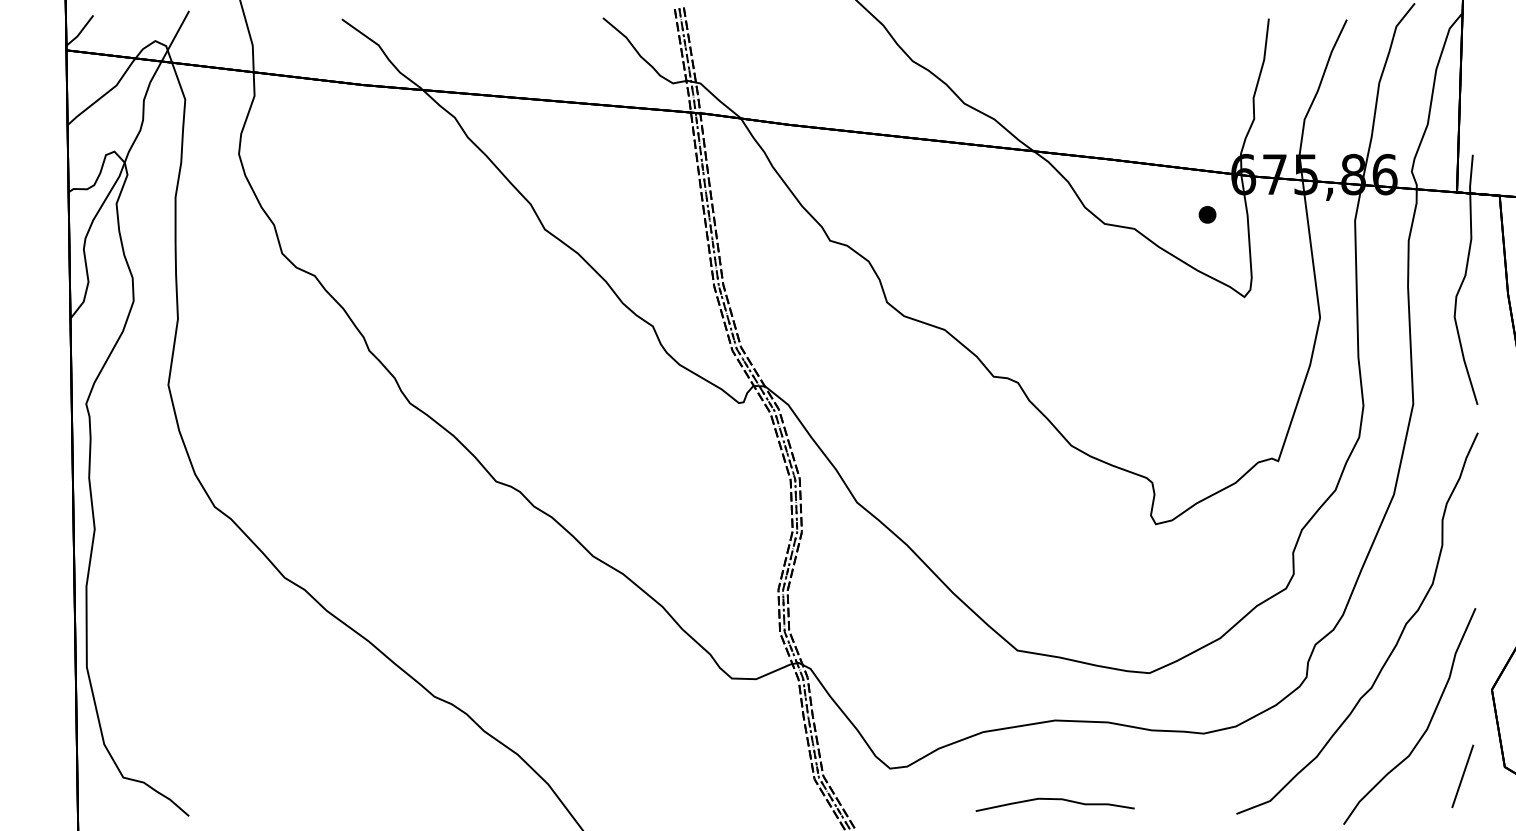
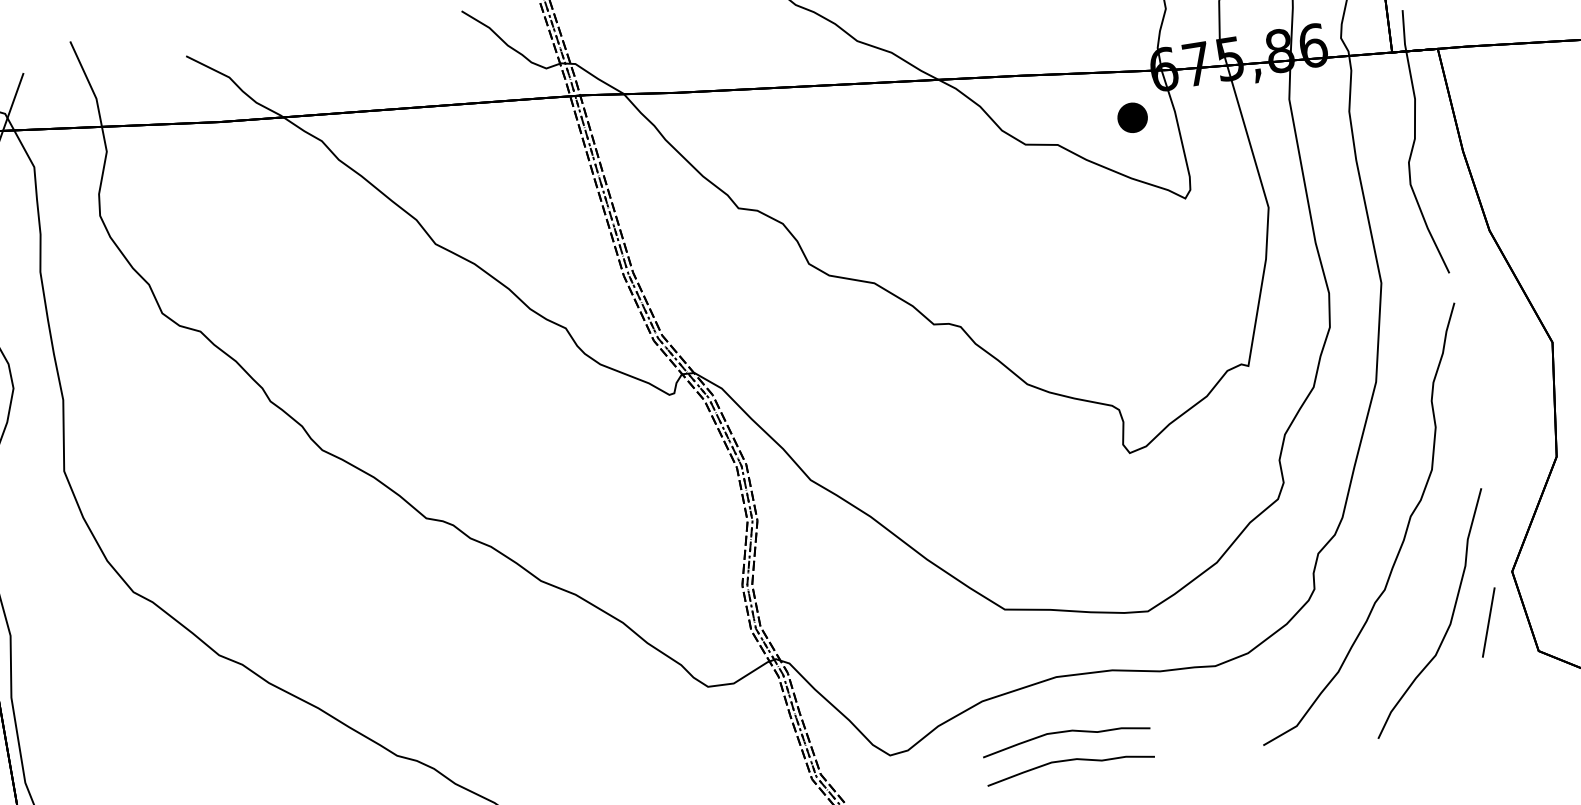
part: (1207, 214) -> (1132, 117), size x1.6
curve: (1056, 773) -> (1066, 732), added
line: (1462, 775) -> (1488, 621), moved

